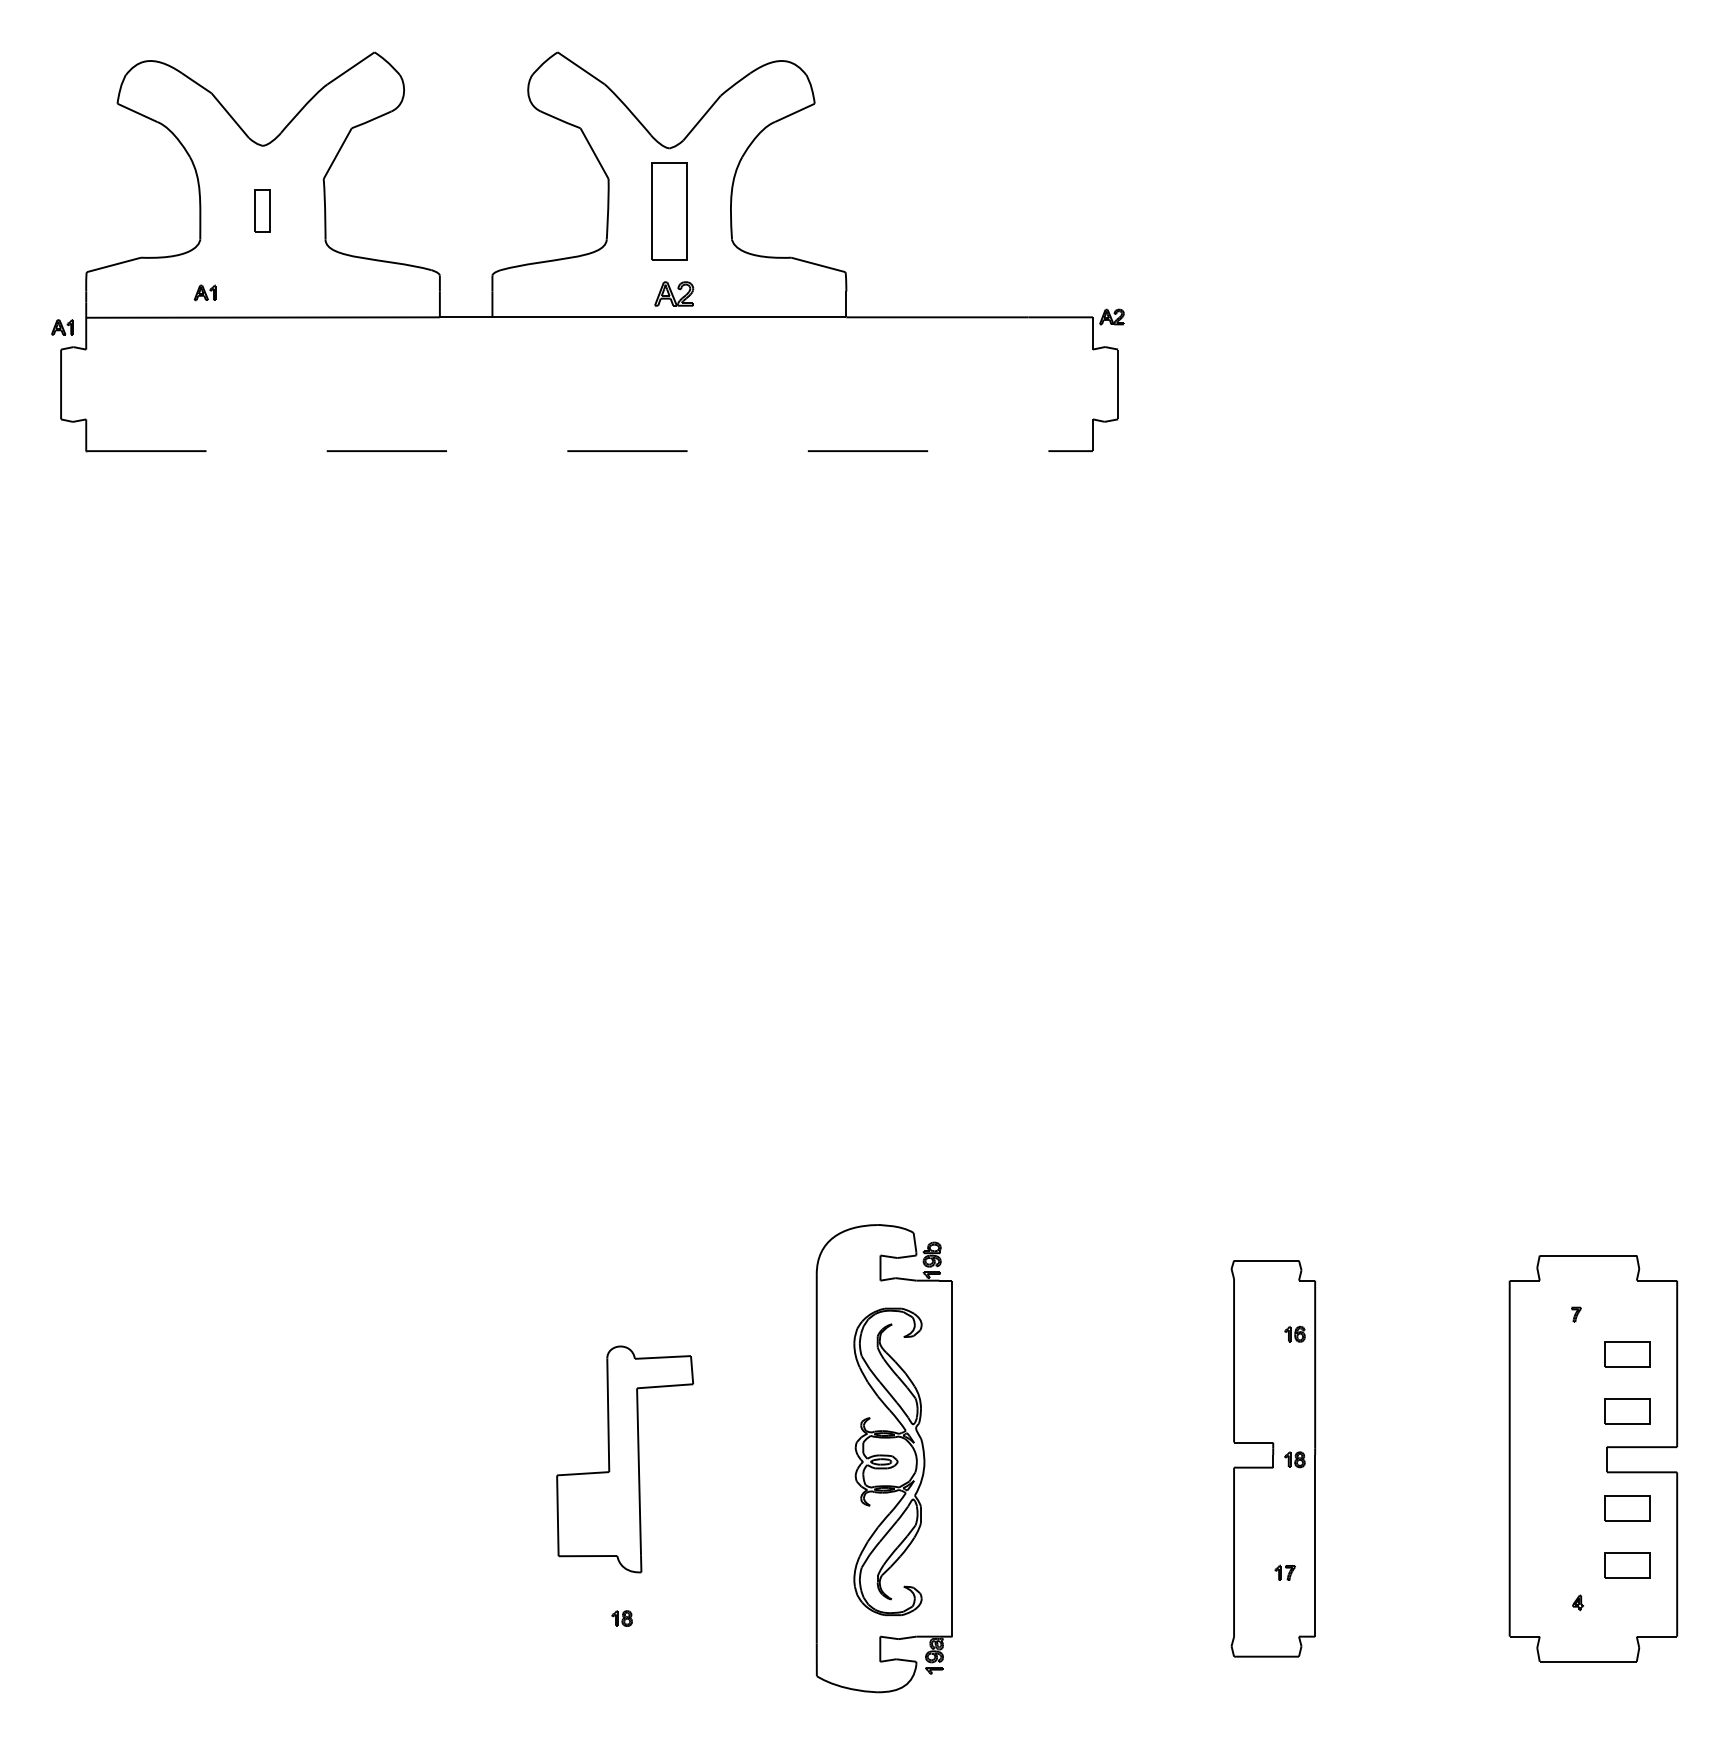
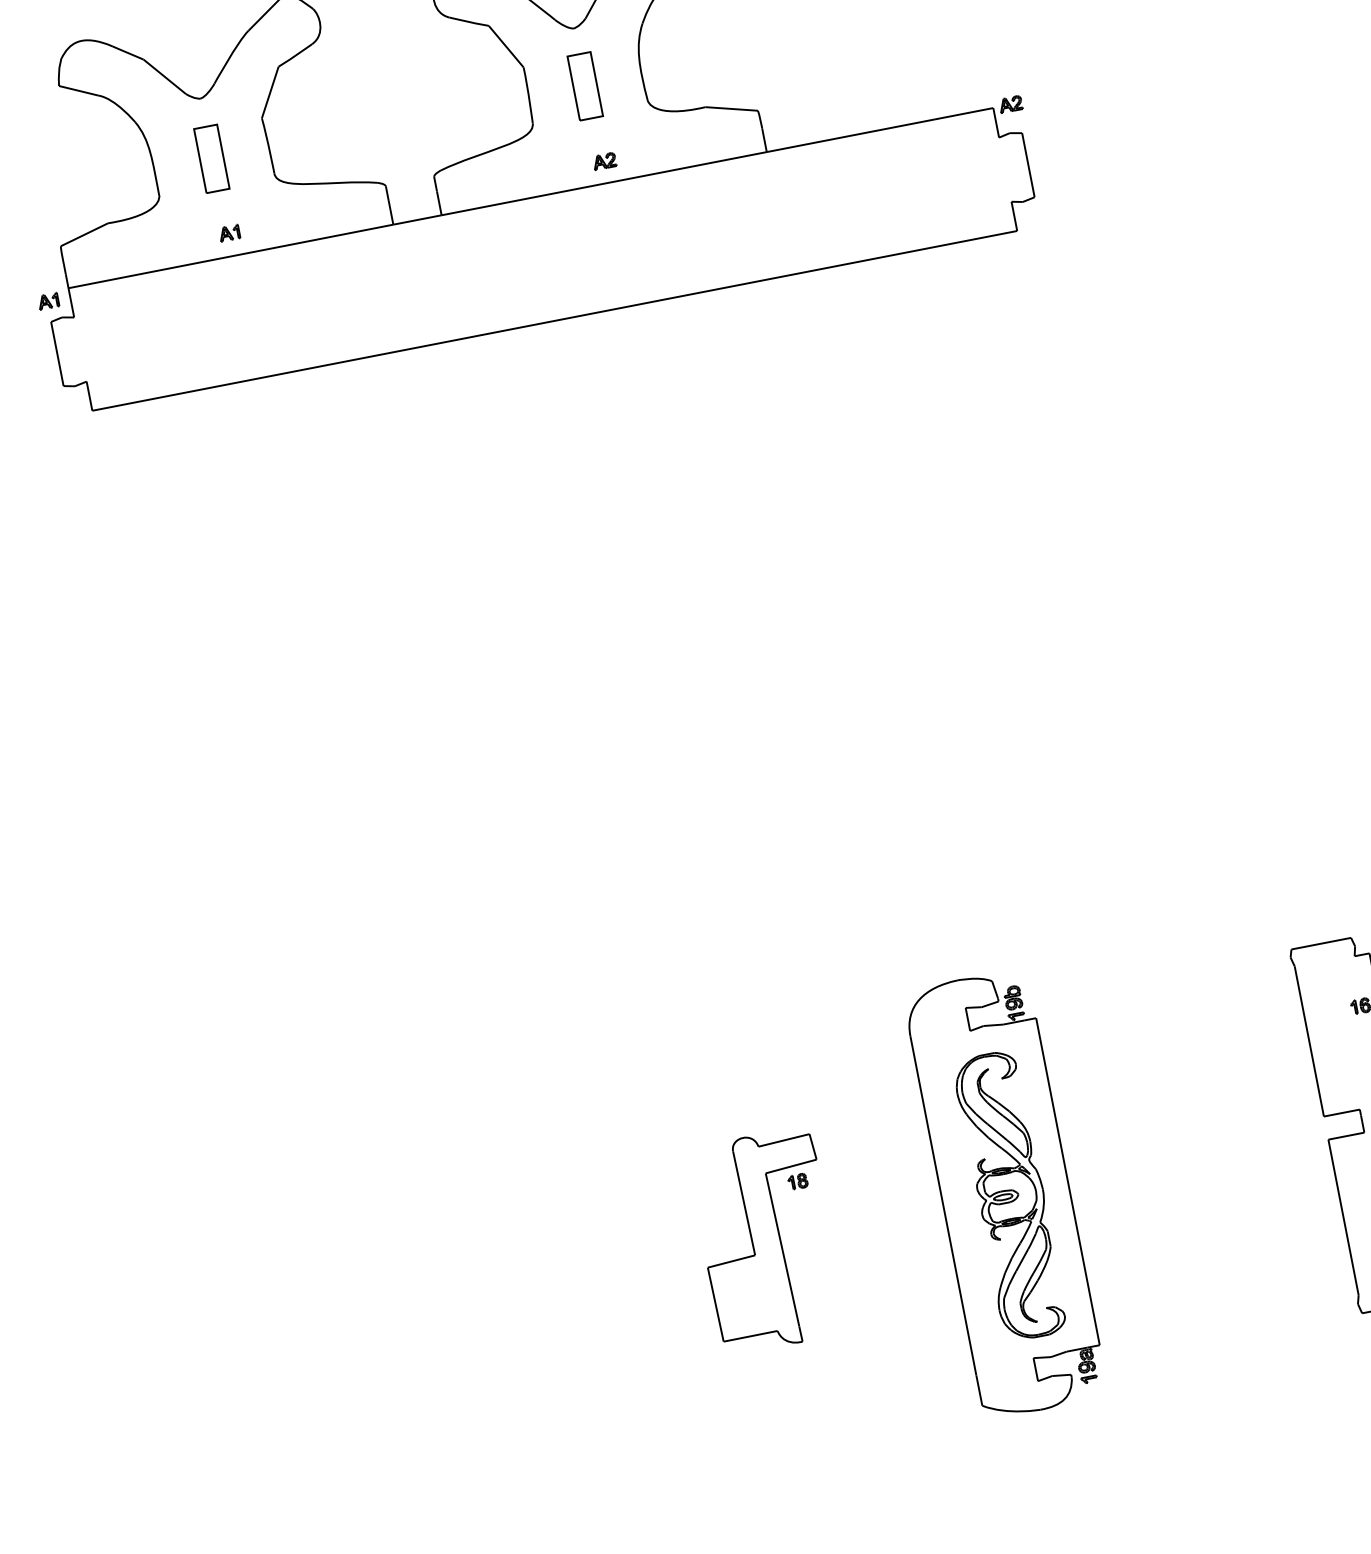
part: (262, 210) -> (211, 158), size x1.67
part: (669, 210) -> (585, 85), size x0.71
part: (204, 292) -> (228, 233), moved
part: (674, 293) -> (604, 160), size x0.62
line: (589, 451) -> (554, 321), dashed -> solid
part: (621, 1618) -> (797, 1181), moved

